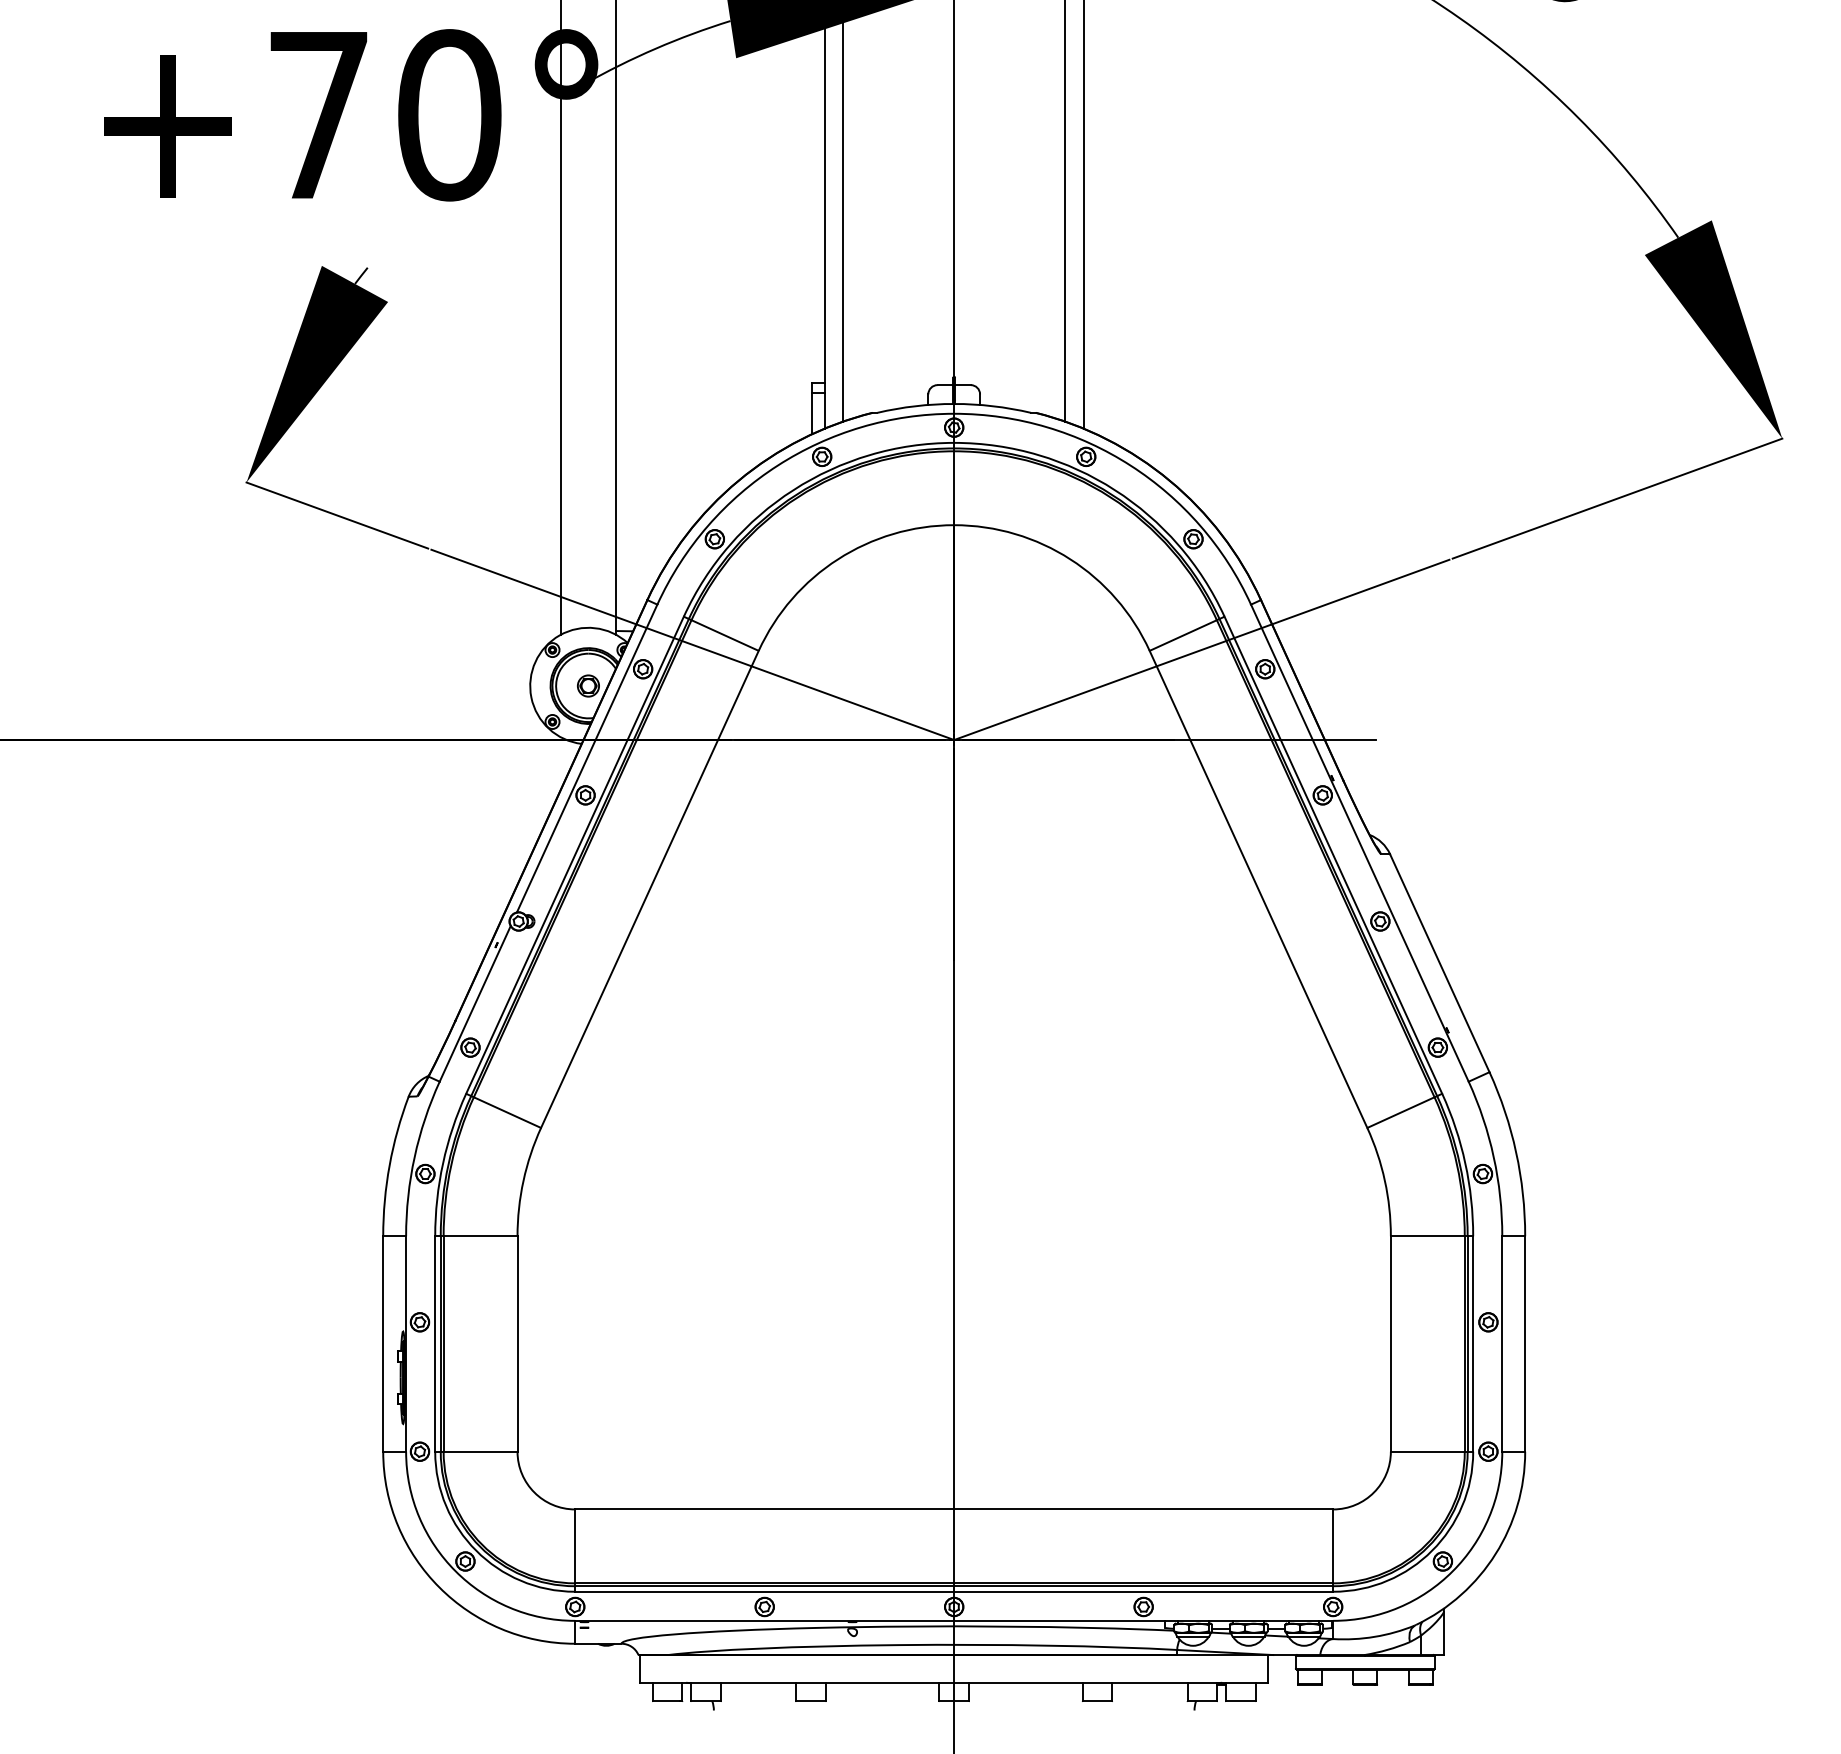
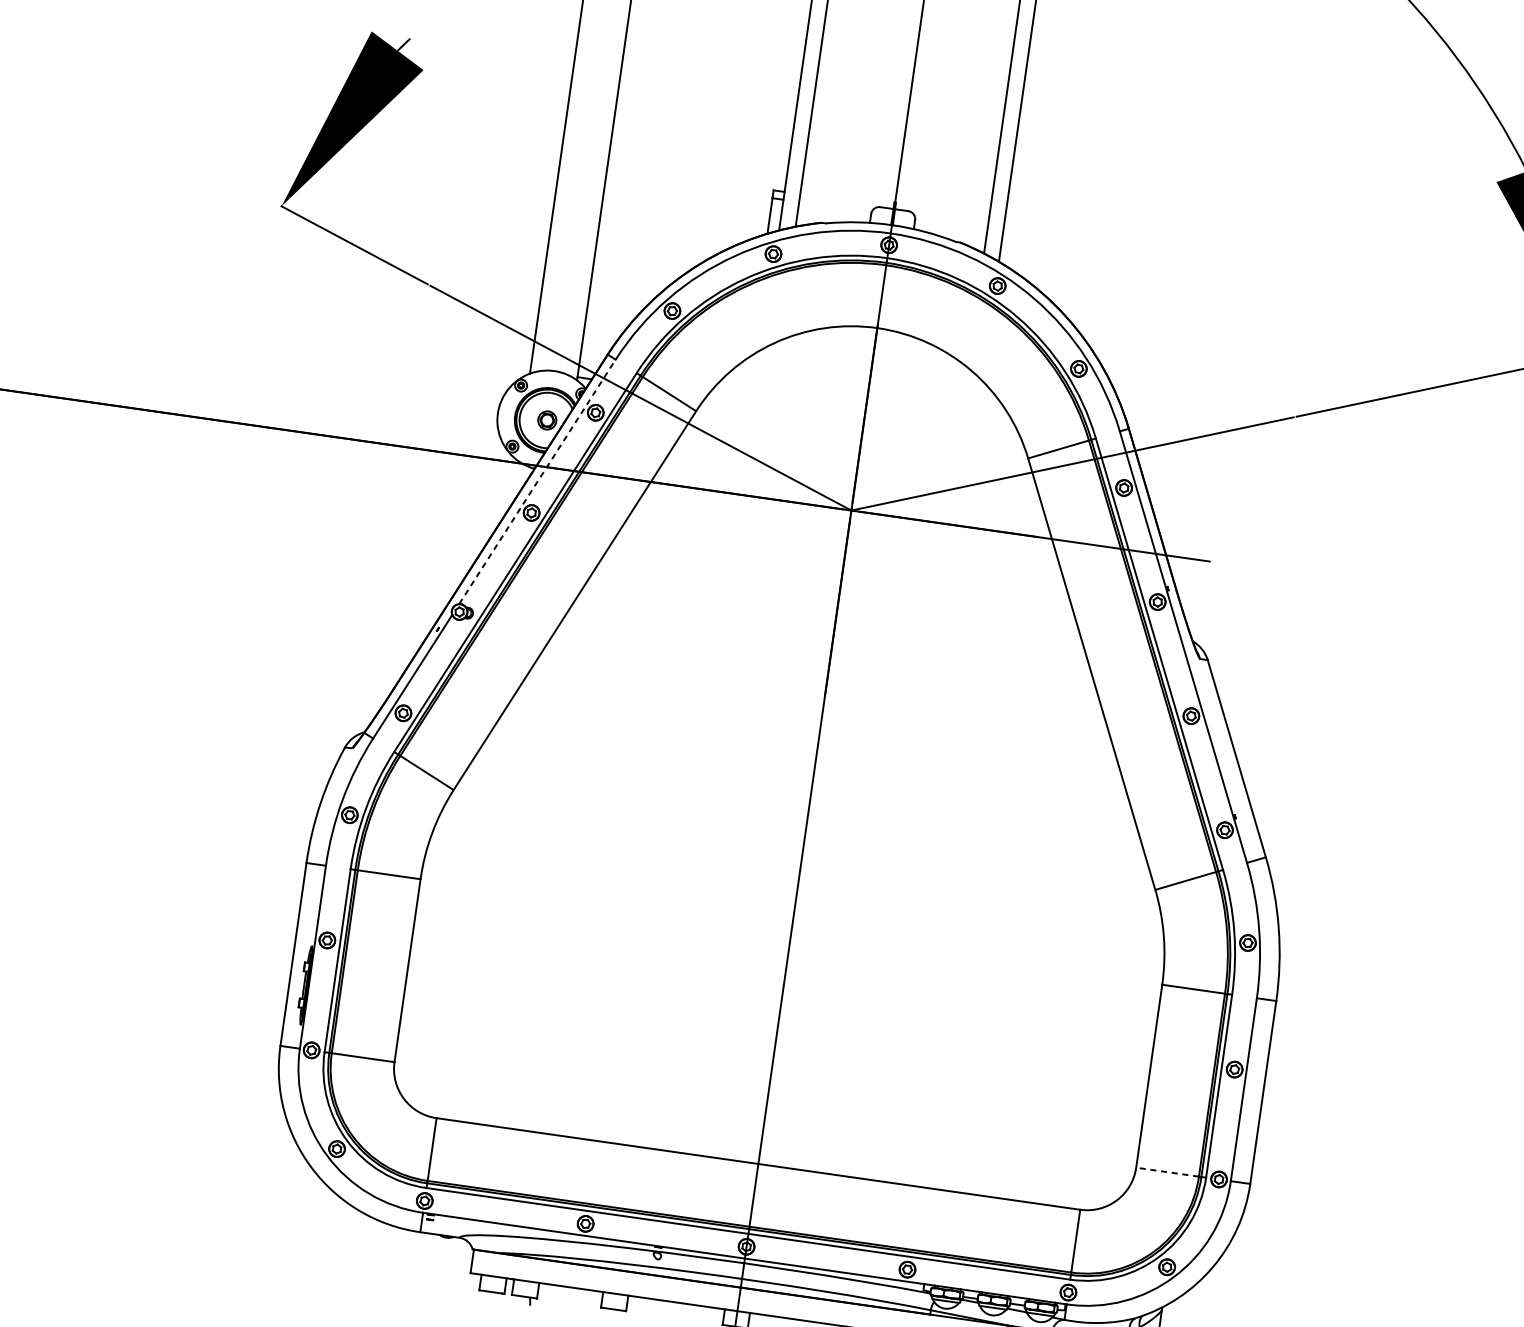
line: (587, 758) -> (537, 481), solid -> dashed
line: (1427, 1451) -> (1167, 1171), solid -> dashed

